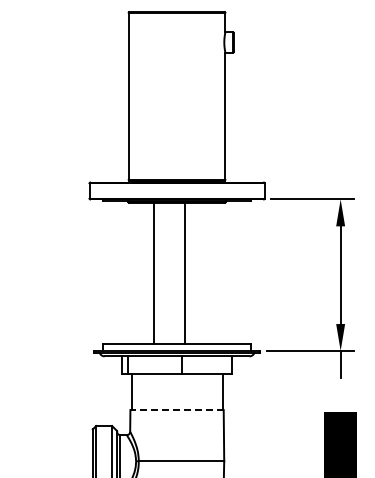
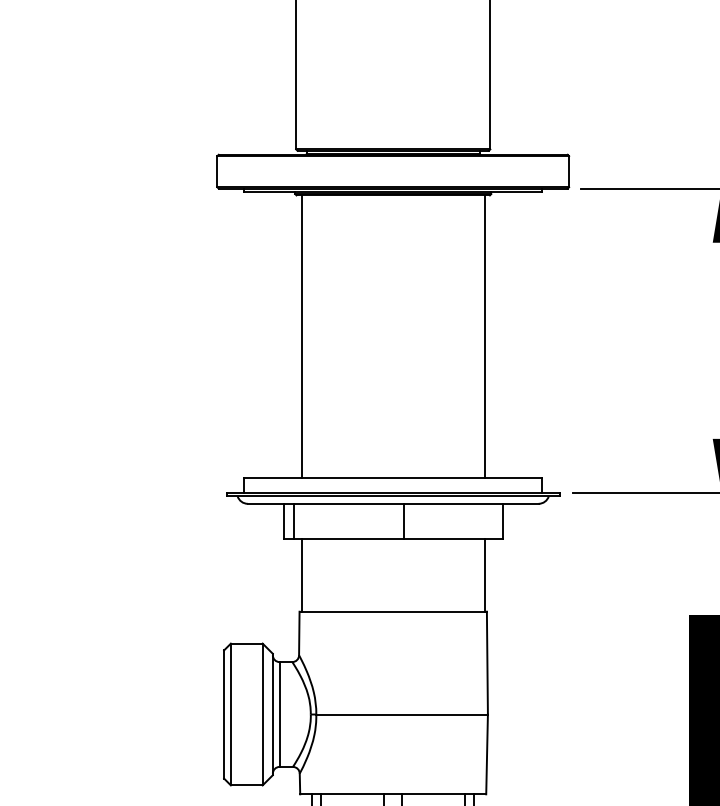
line: (153, 272) -> (301, 335), moved
line: (184, 272) -> (484, 335), moved
line: (177, 410) -> (394, 612), dashed -> solid

